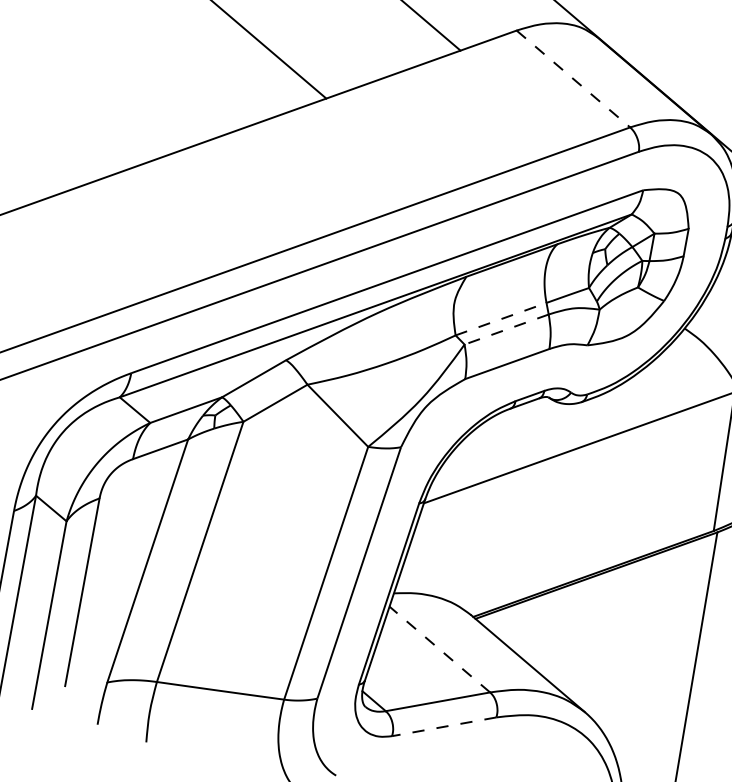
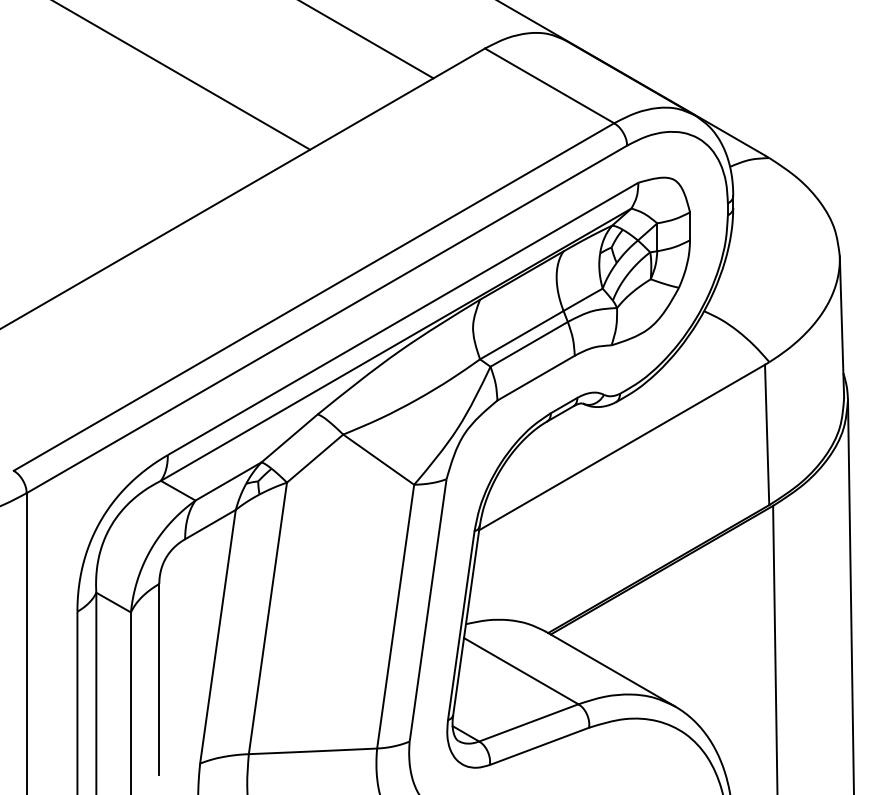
line: (573, 78) -> (549, 85), dashed -> solid
line: (501, 318) -> (522, 334), dashed -> solid
line: (506, 329) -> (529, 344), dashed -> solid
line: (439, 648) -> (520, 670), dashed -> solid
line: (444, 726) -> (539, 746), dashed -> solid

